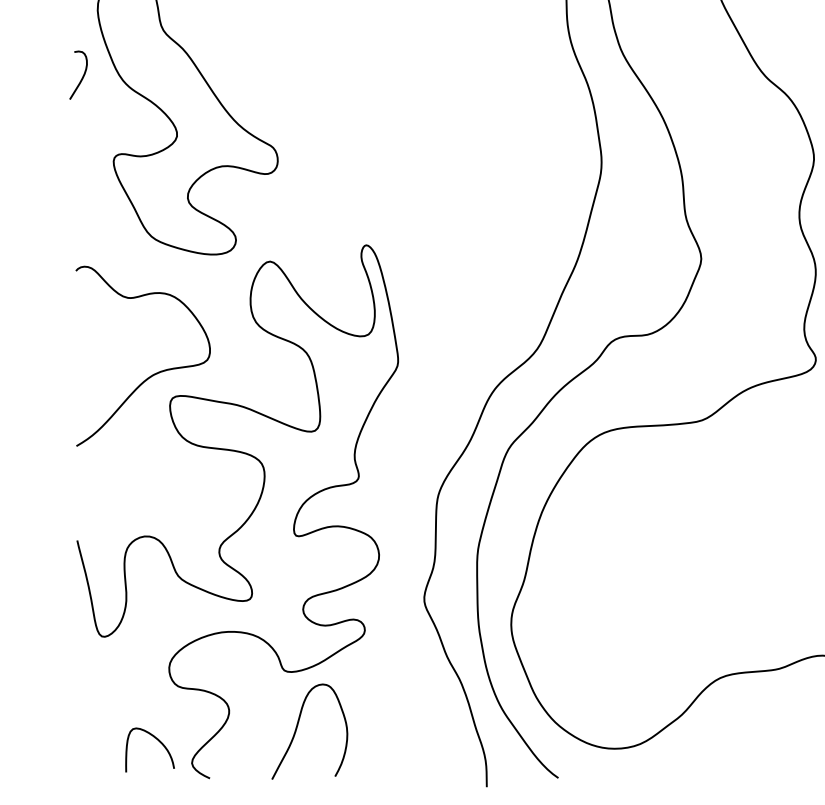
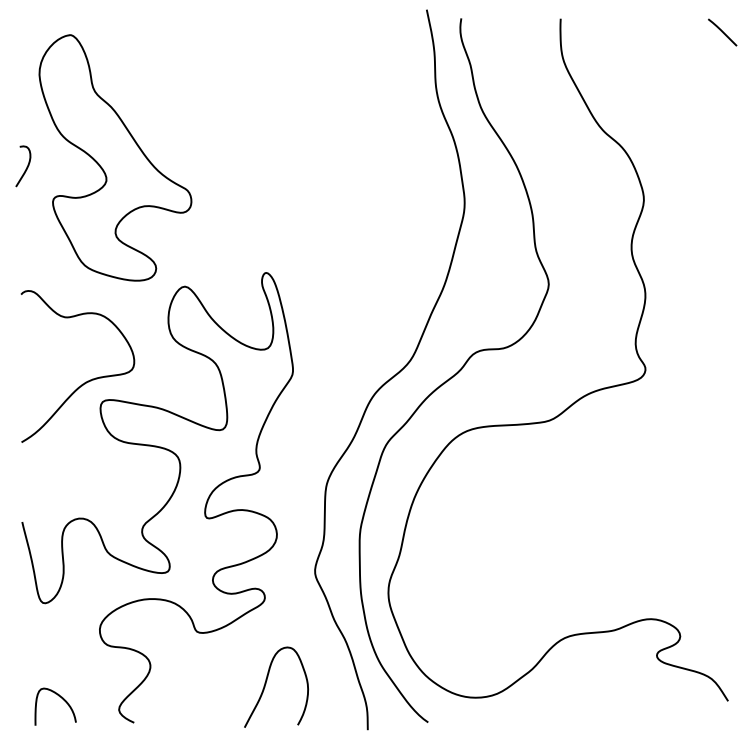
curve: (82, 75) -> (26, 166), moved
curve: (298, 728) -> (266, 684), moved
curve: (158, 741) -> (62, 699), moved

